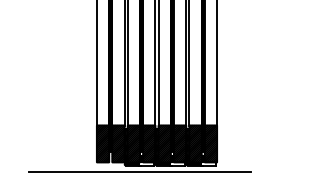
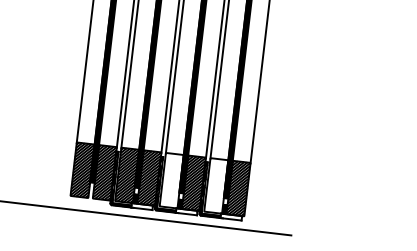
hatch: (164, 143) -> (171, 180), removed
hatch: (195, 143) -> (216, 185), removed

